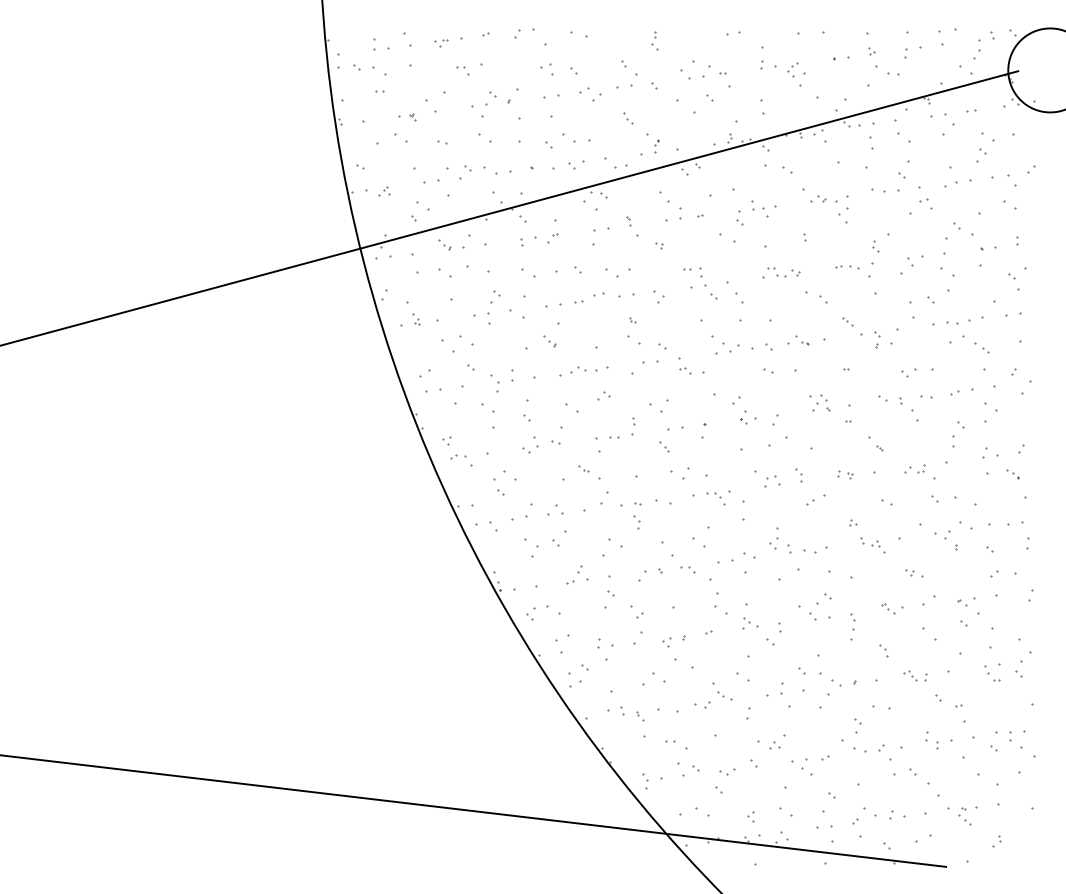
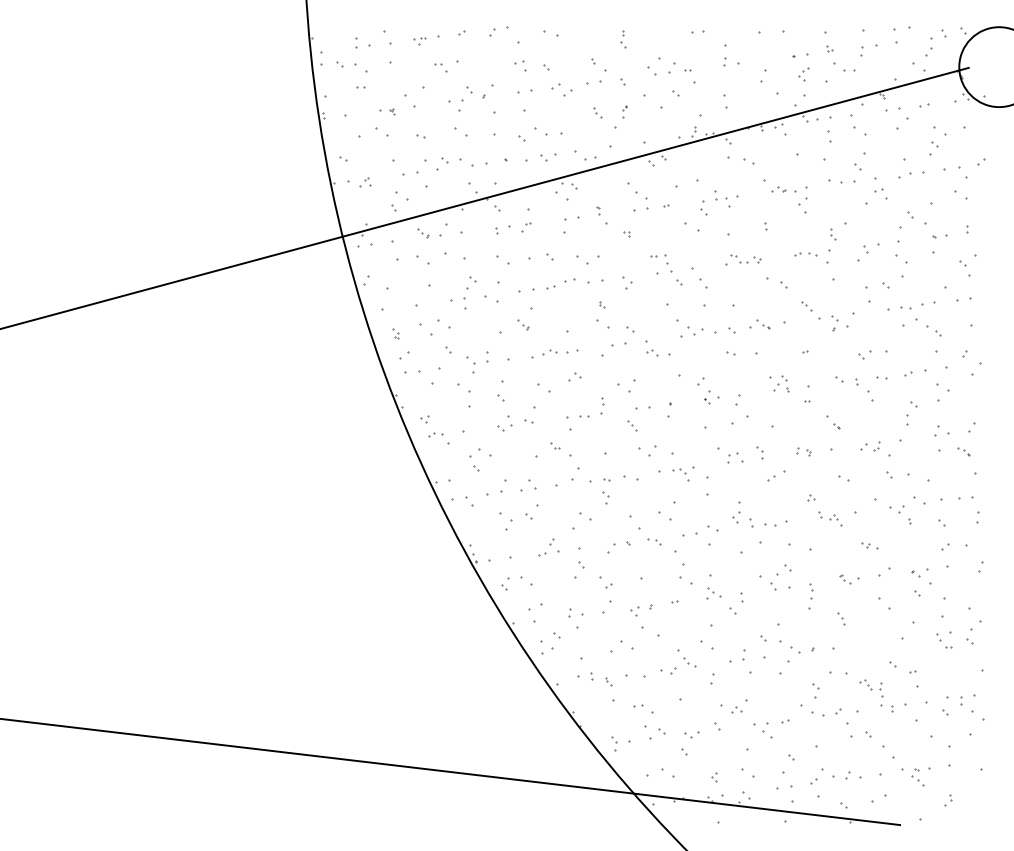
part: (792, 69) -> (803, 73), moved
part: (656, 146) -> (624, 111), moved
part: (416, 319) -> (396, 333), moved
part: (915, 675) -> (870, 684), moved

